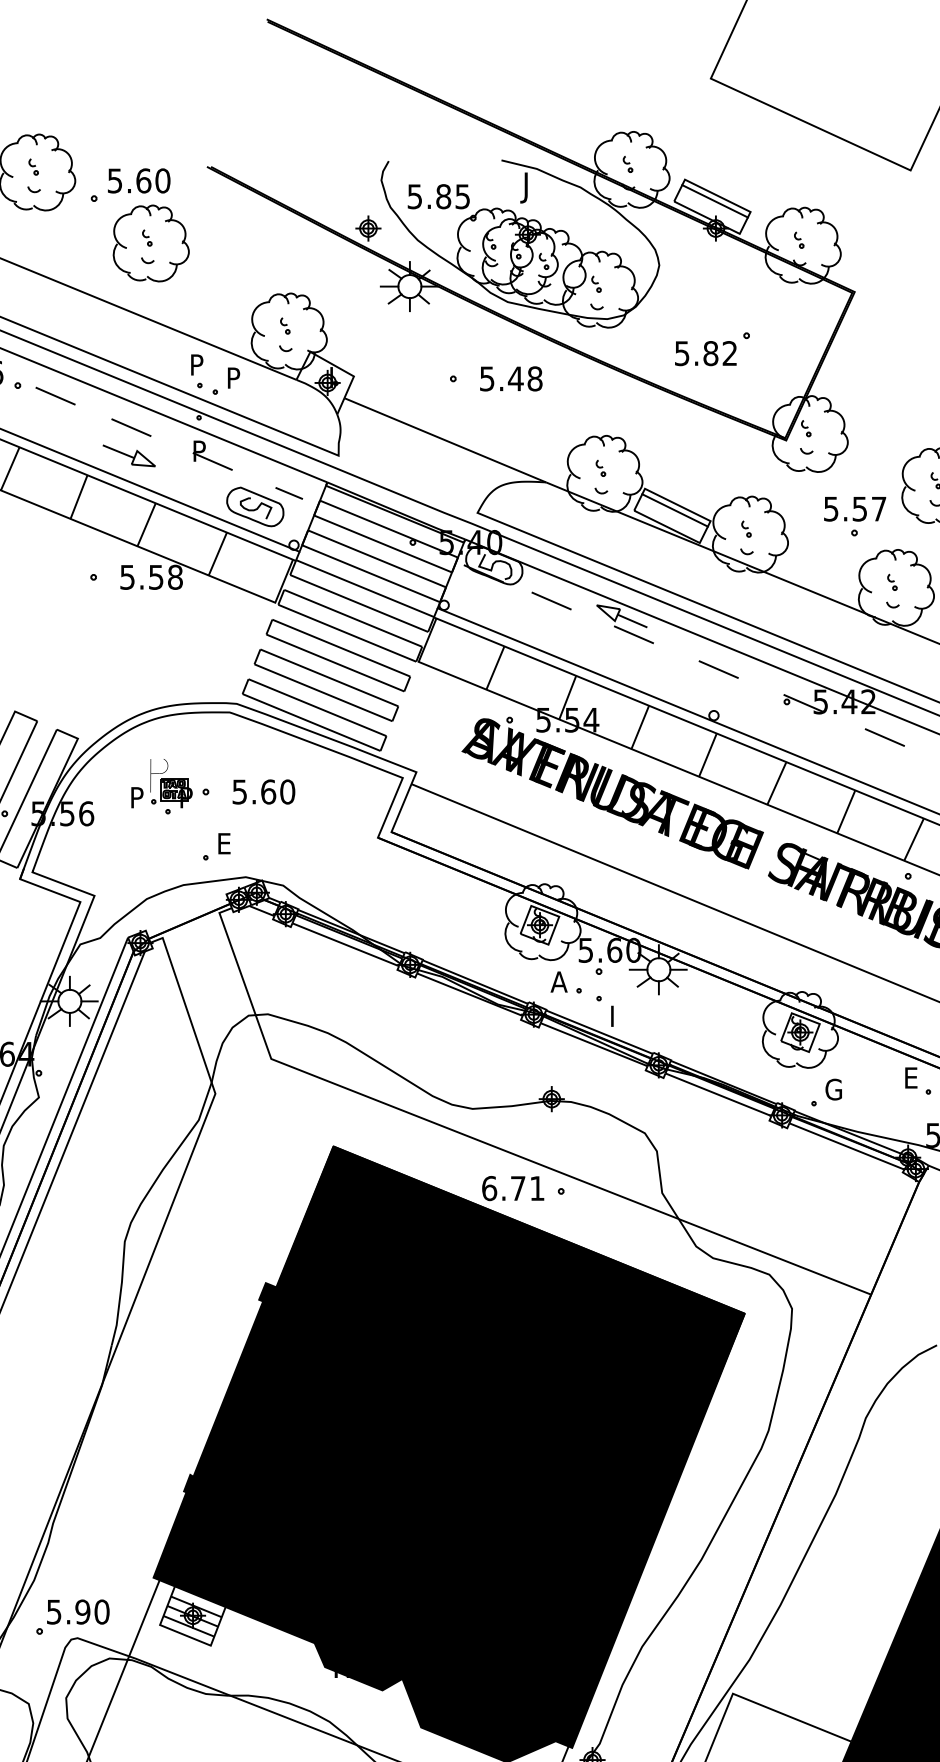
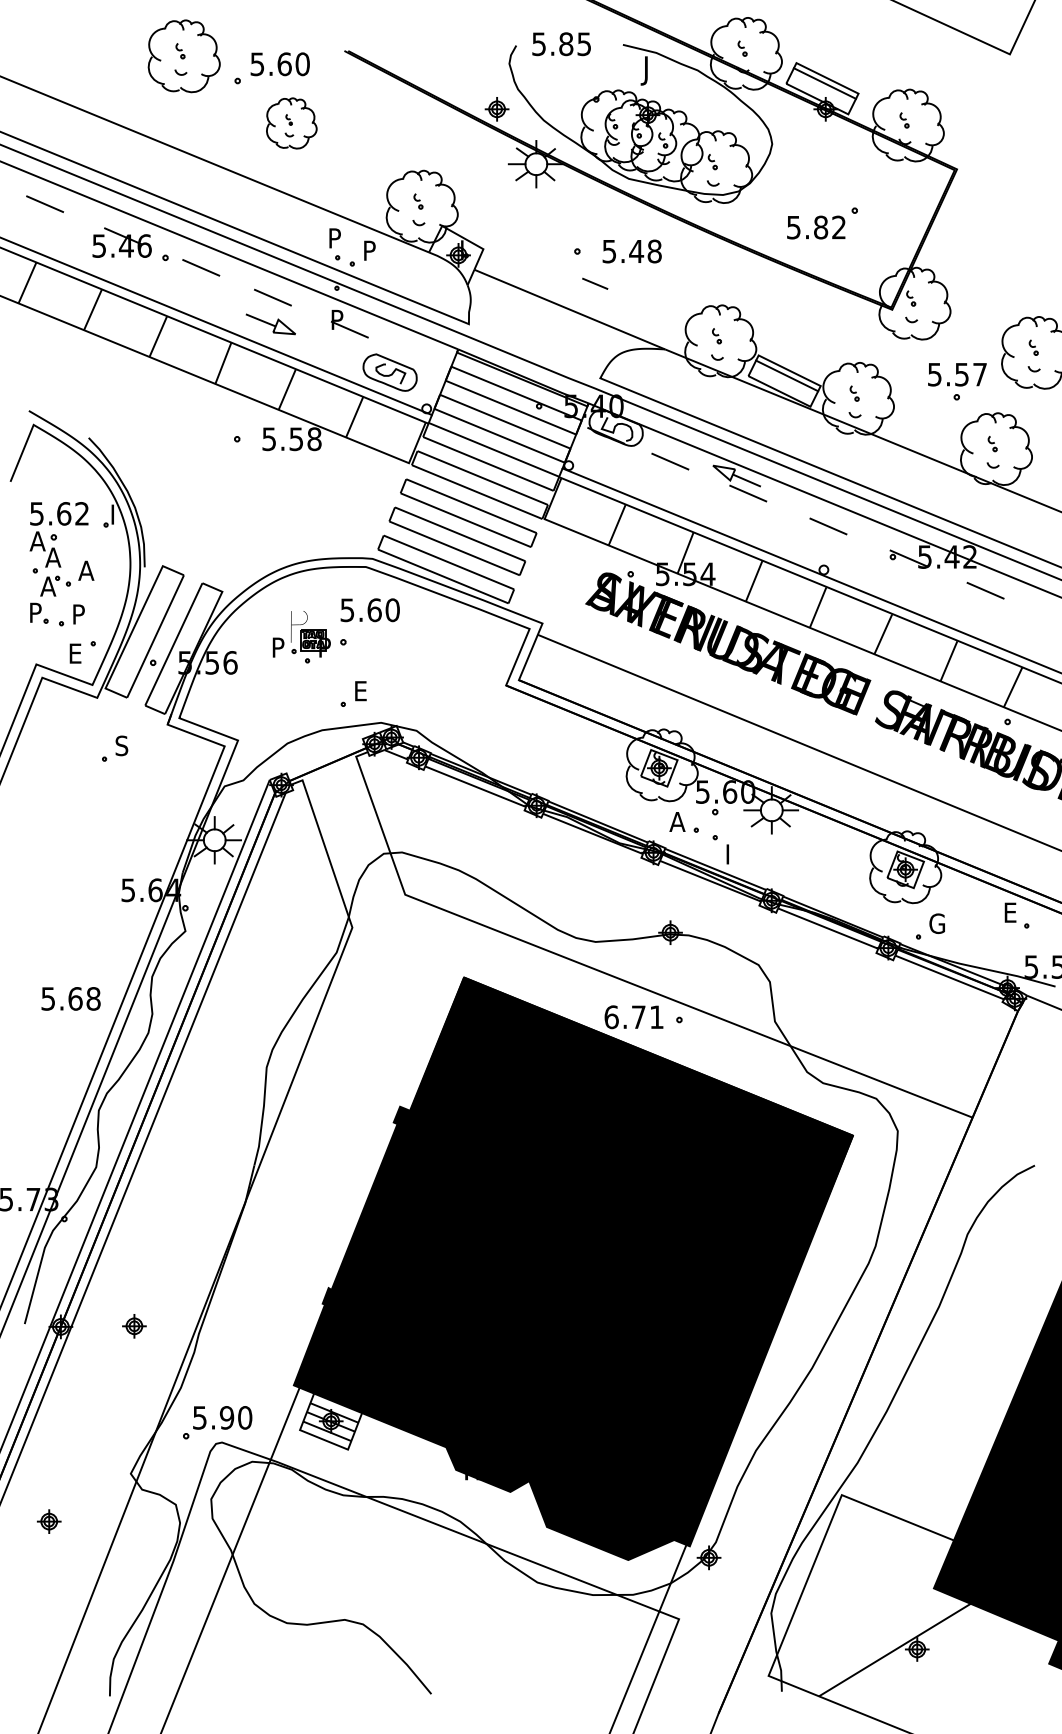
text: (438, 197) -> (561, 44), moved
part: (151, 243) -> (291, 123), size x0.7
line: (289, 493) -> (595, 283), moved
text: (263, 792) -> (369, 610), moved

